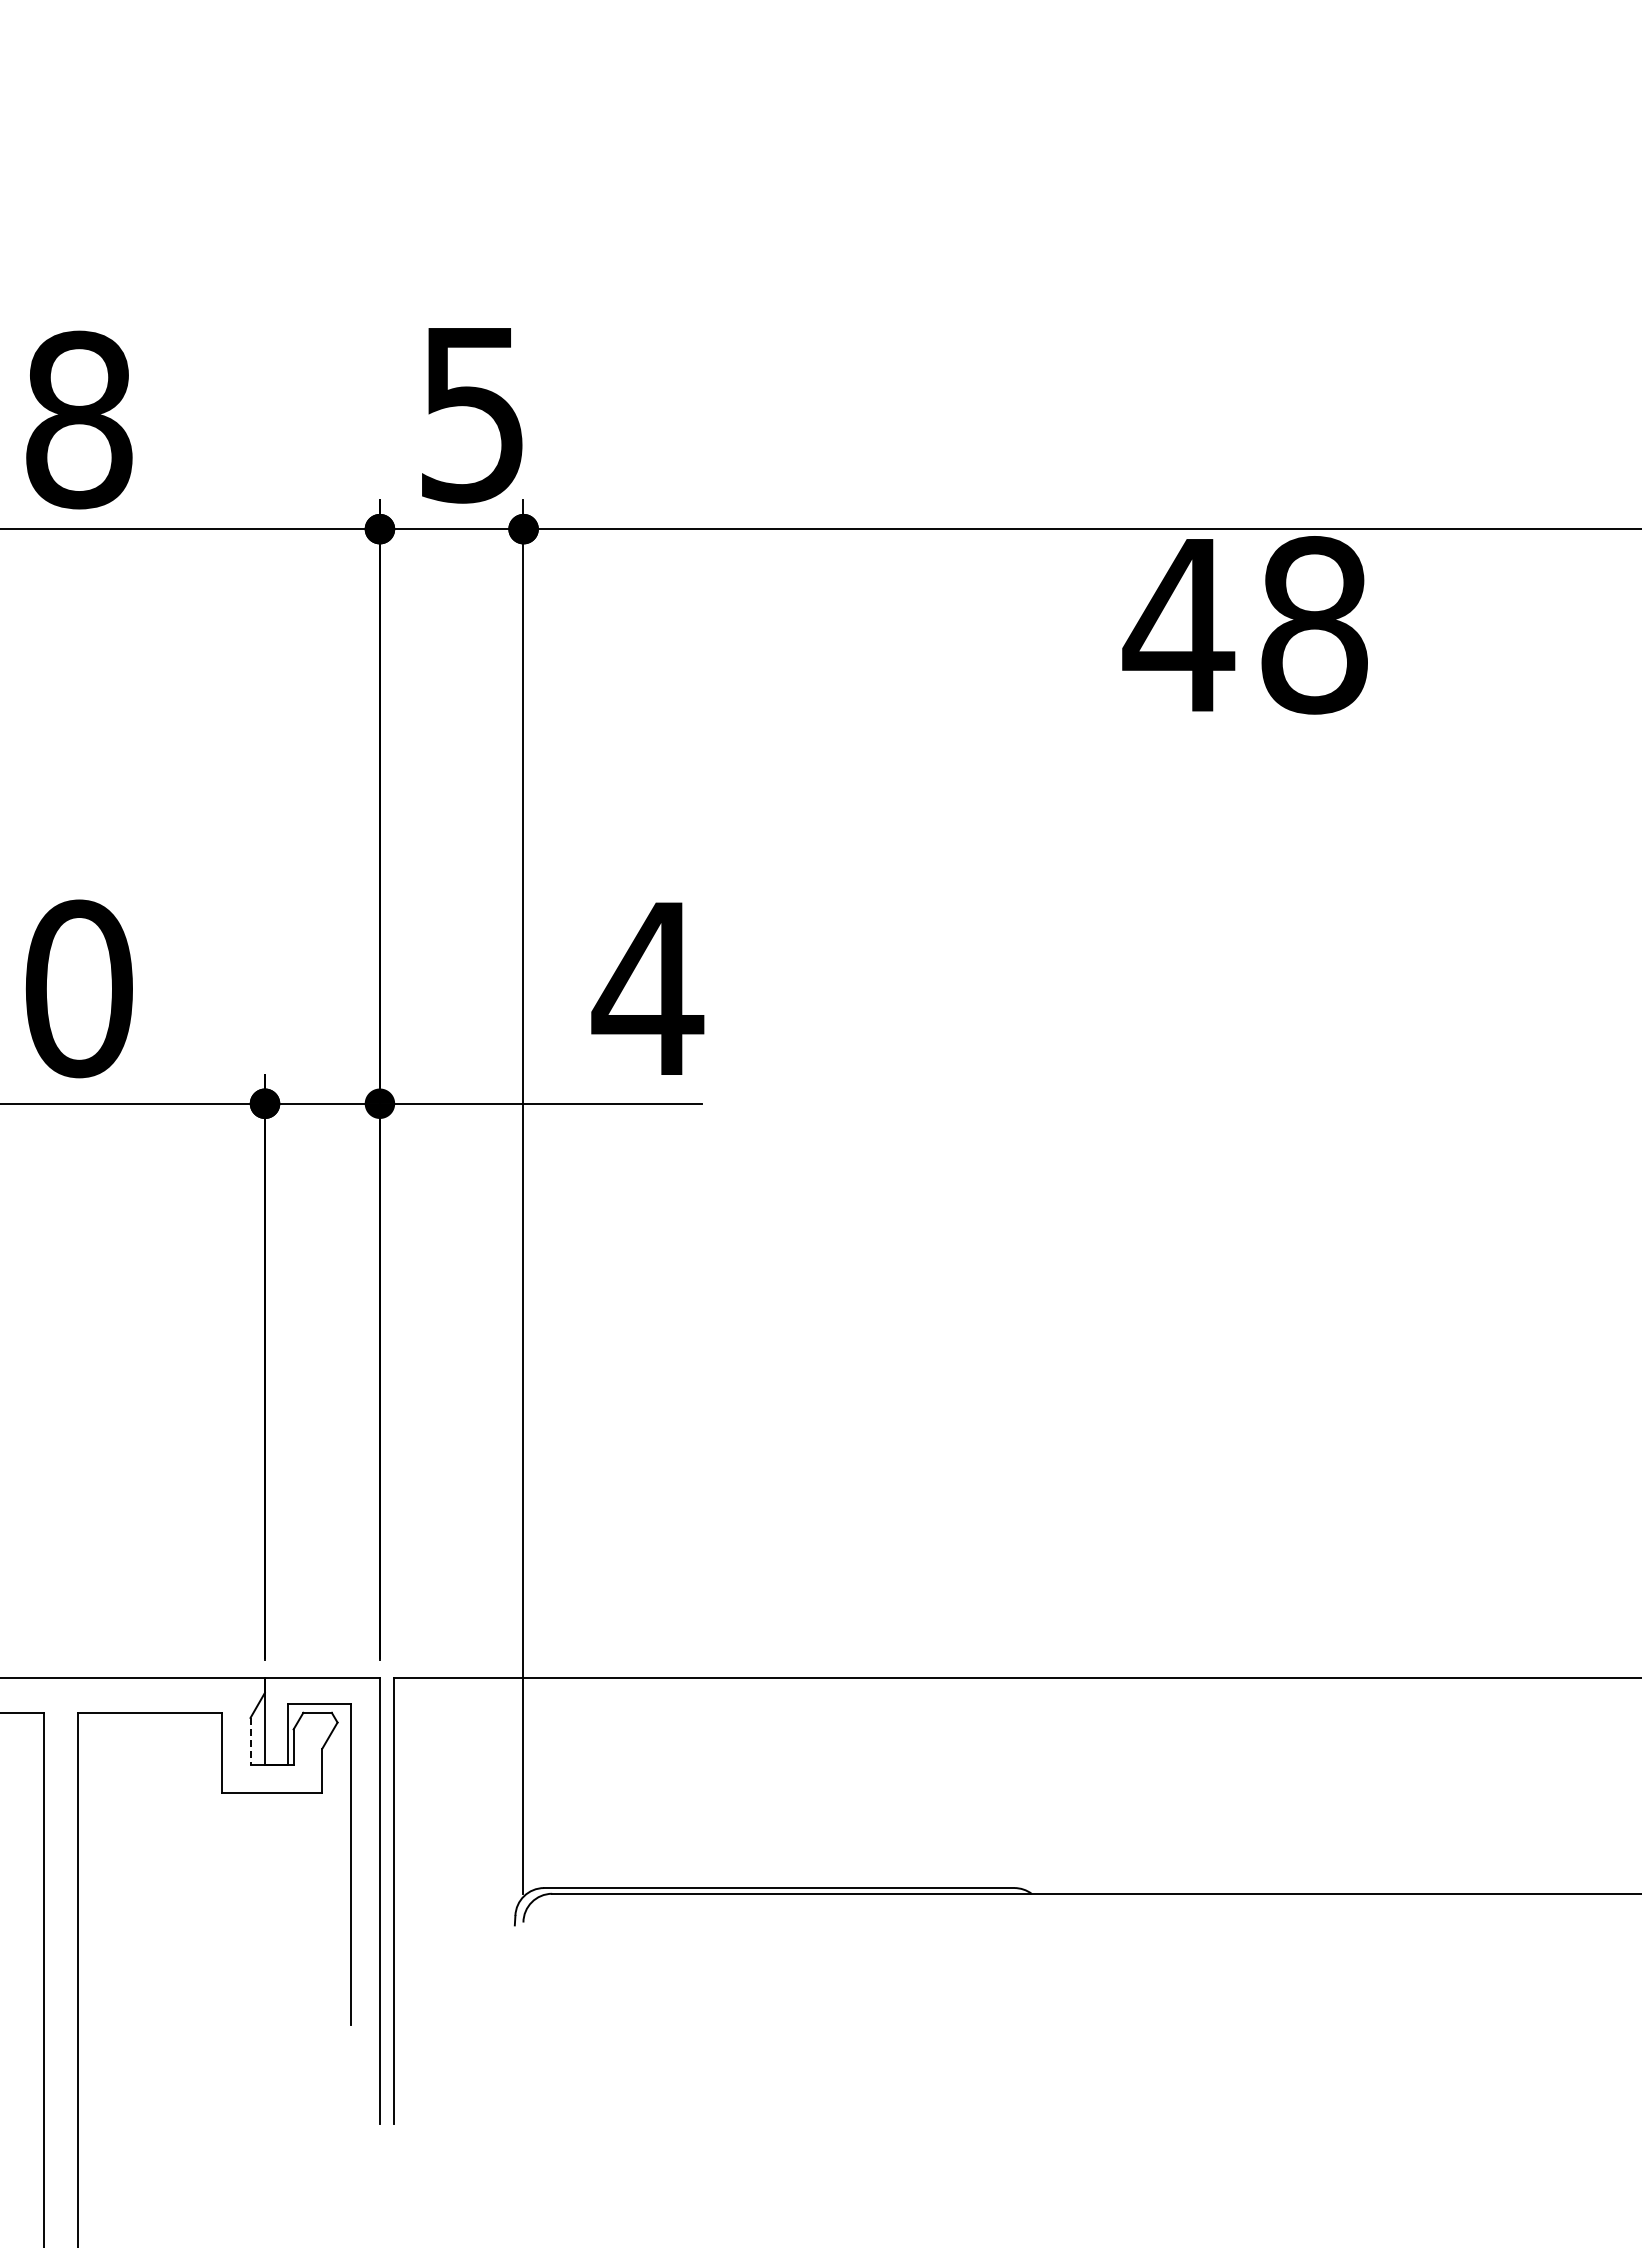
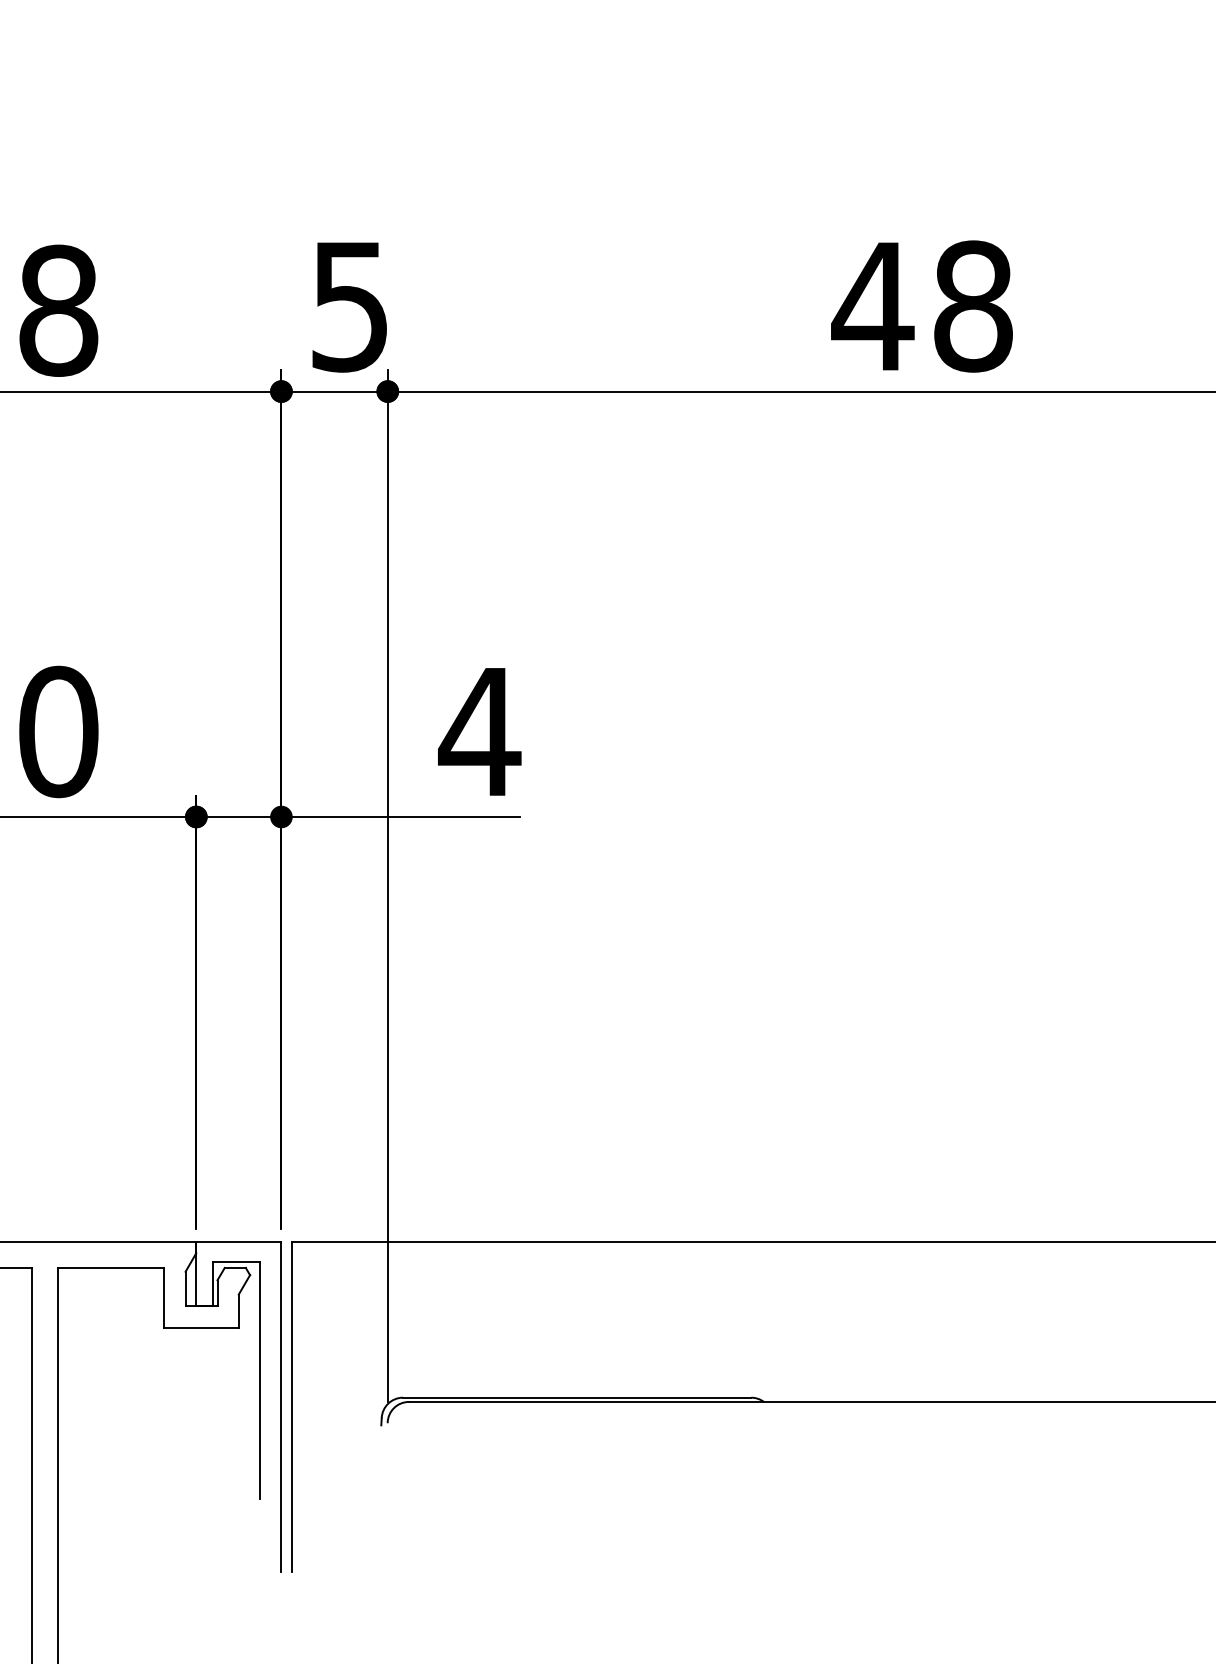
text: (1244, 625) -> (921, 306), moved
line: (250, 1741) -> (185, 1289), dashed -> solid

